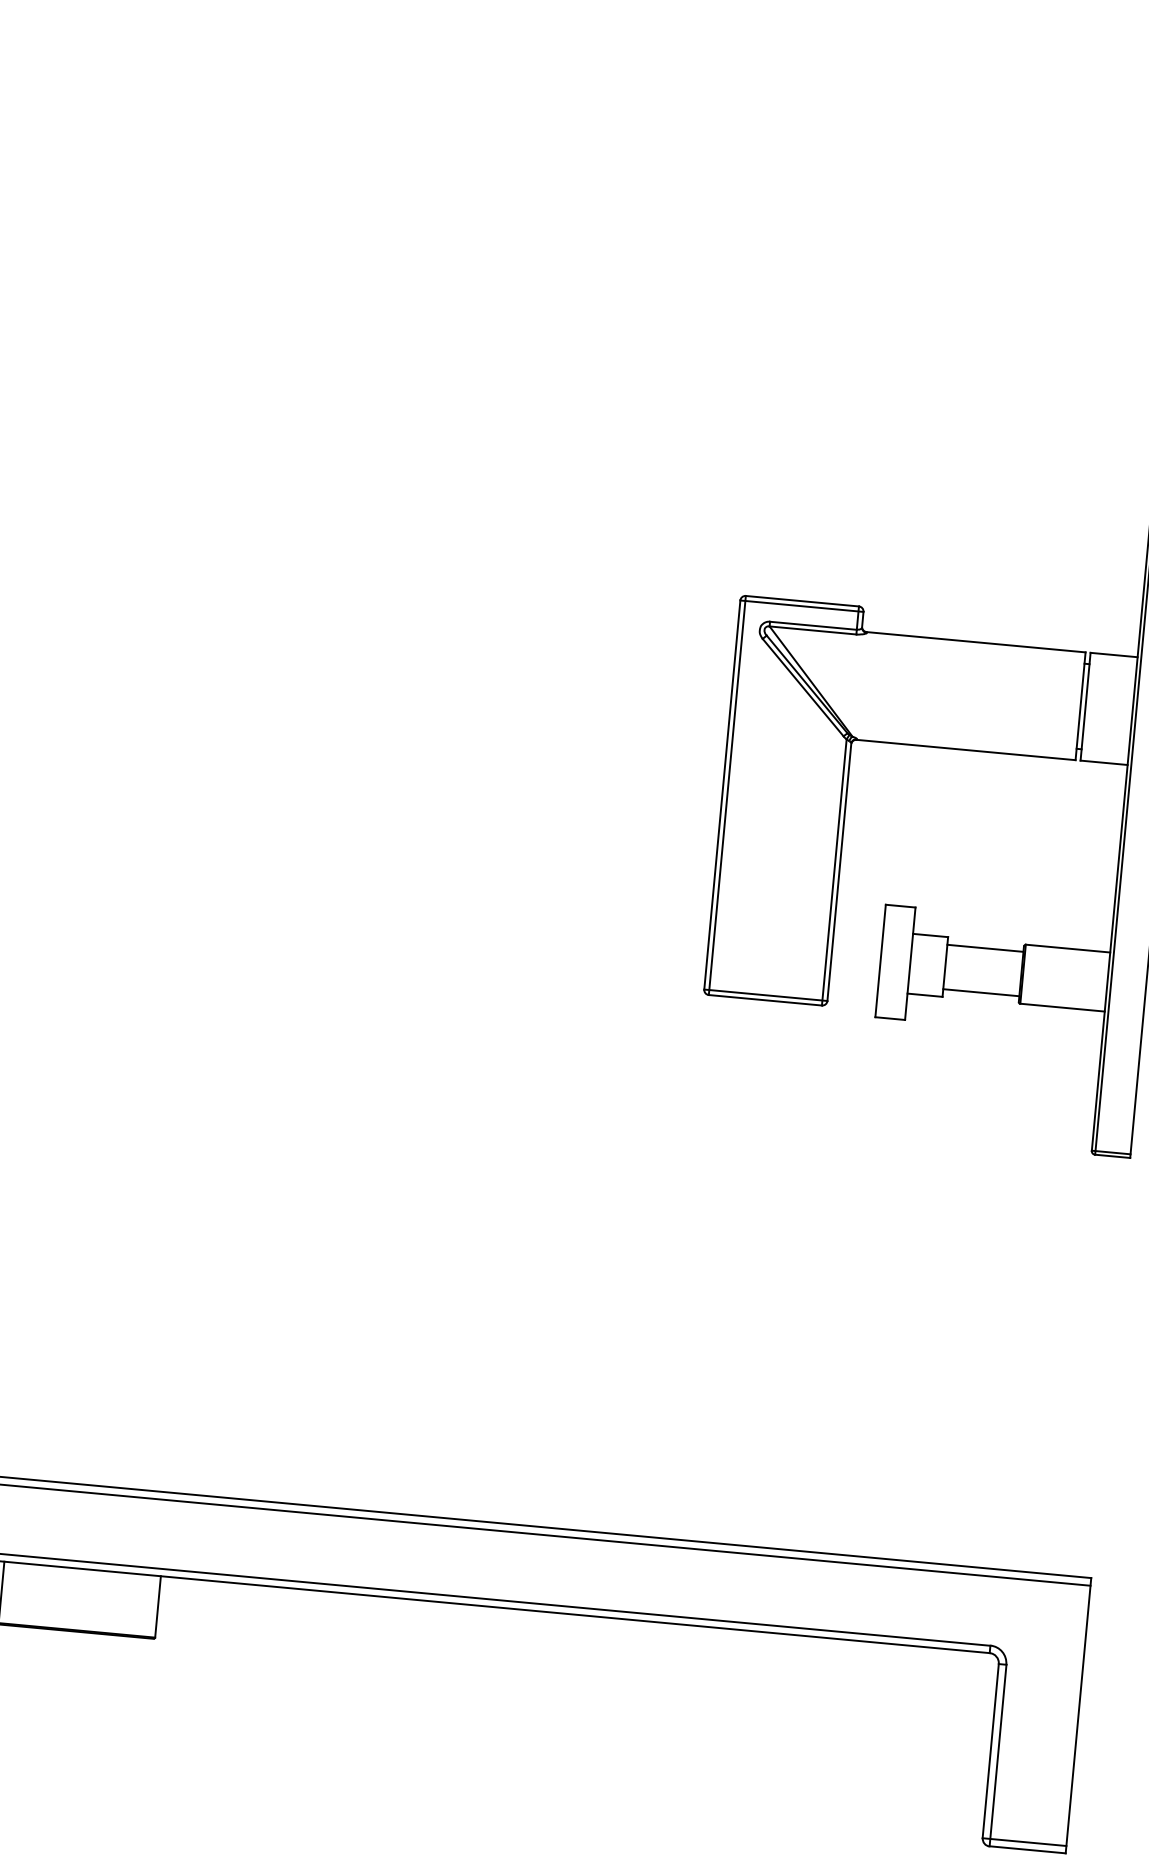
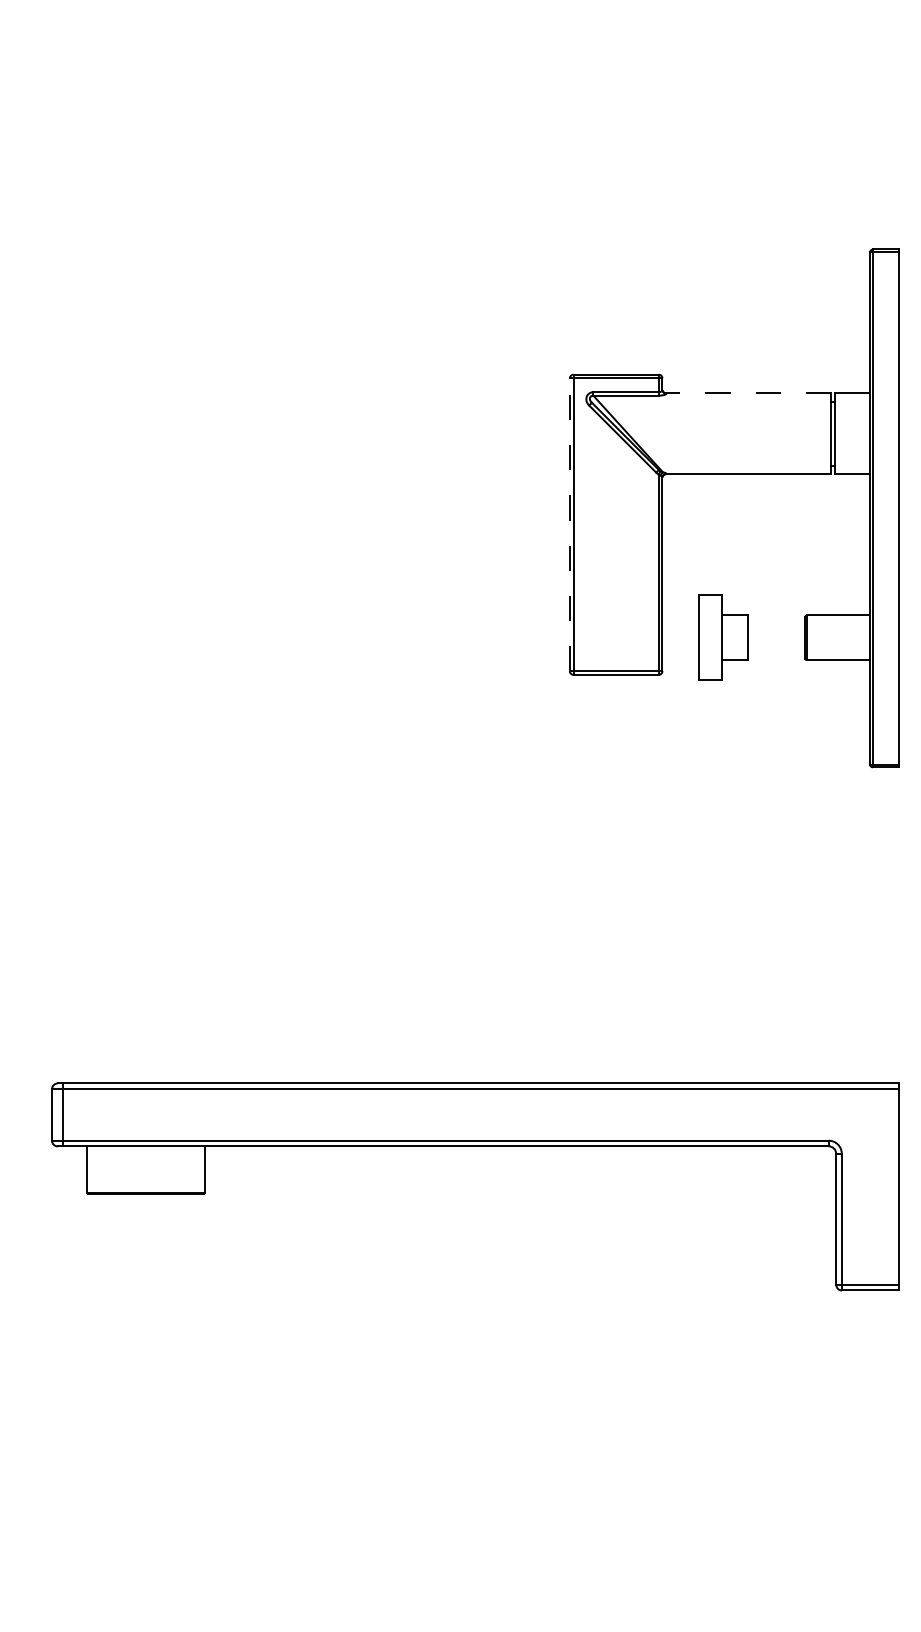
line: (976, 642) -> (748, 393), solid -> dashed
line: (721, 794) -> (569, 524), solid -> dashed
line: (985, 947) -> (776, 620), removed
line: (981, 992) -> (776, 654), removed

